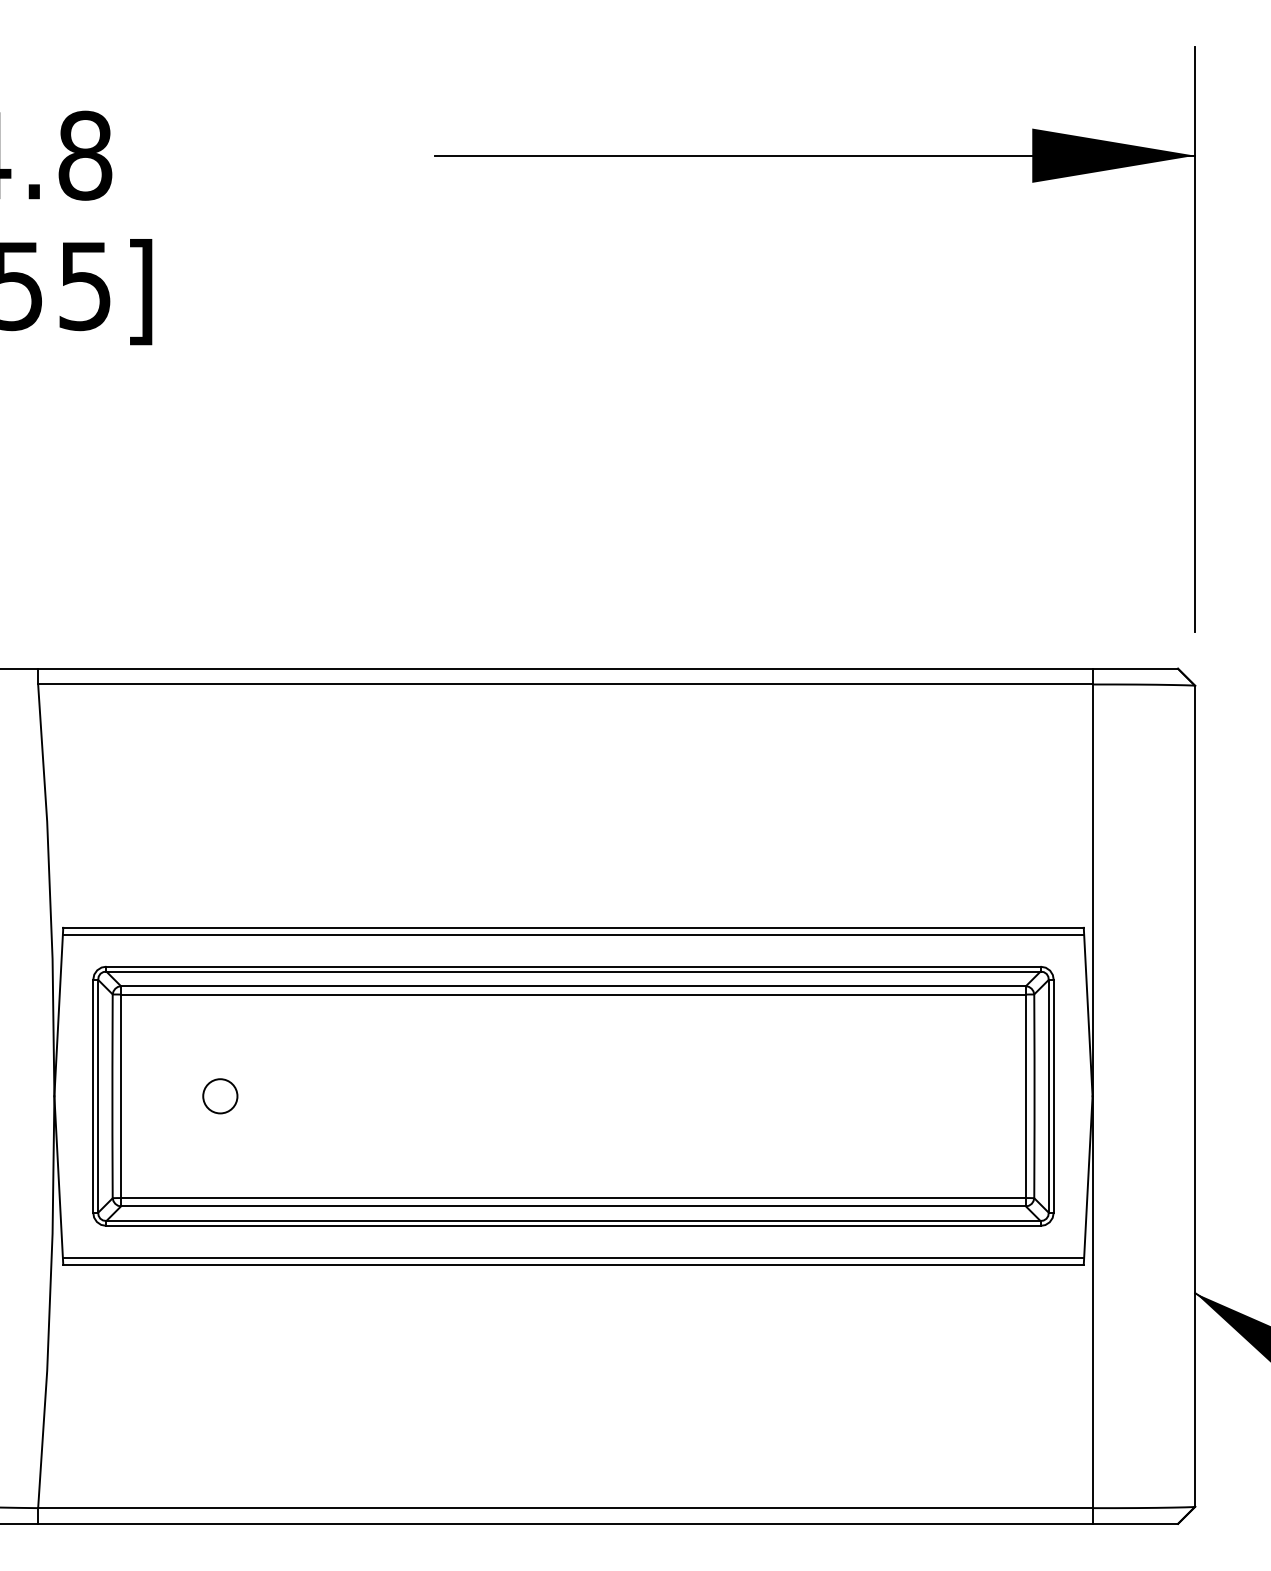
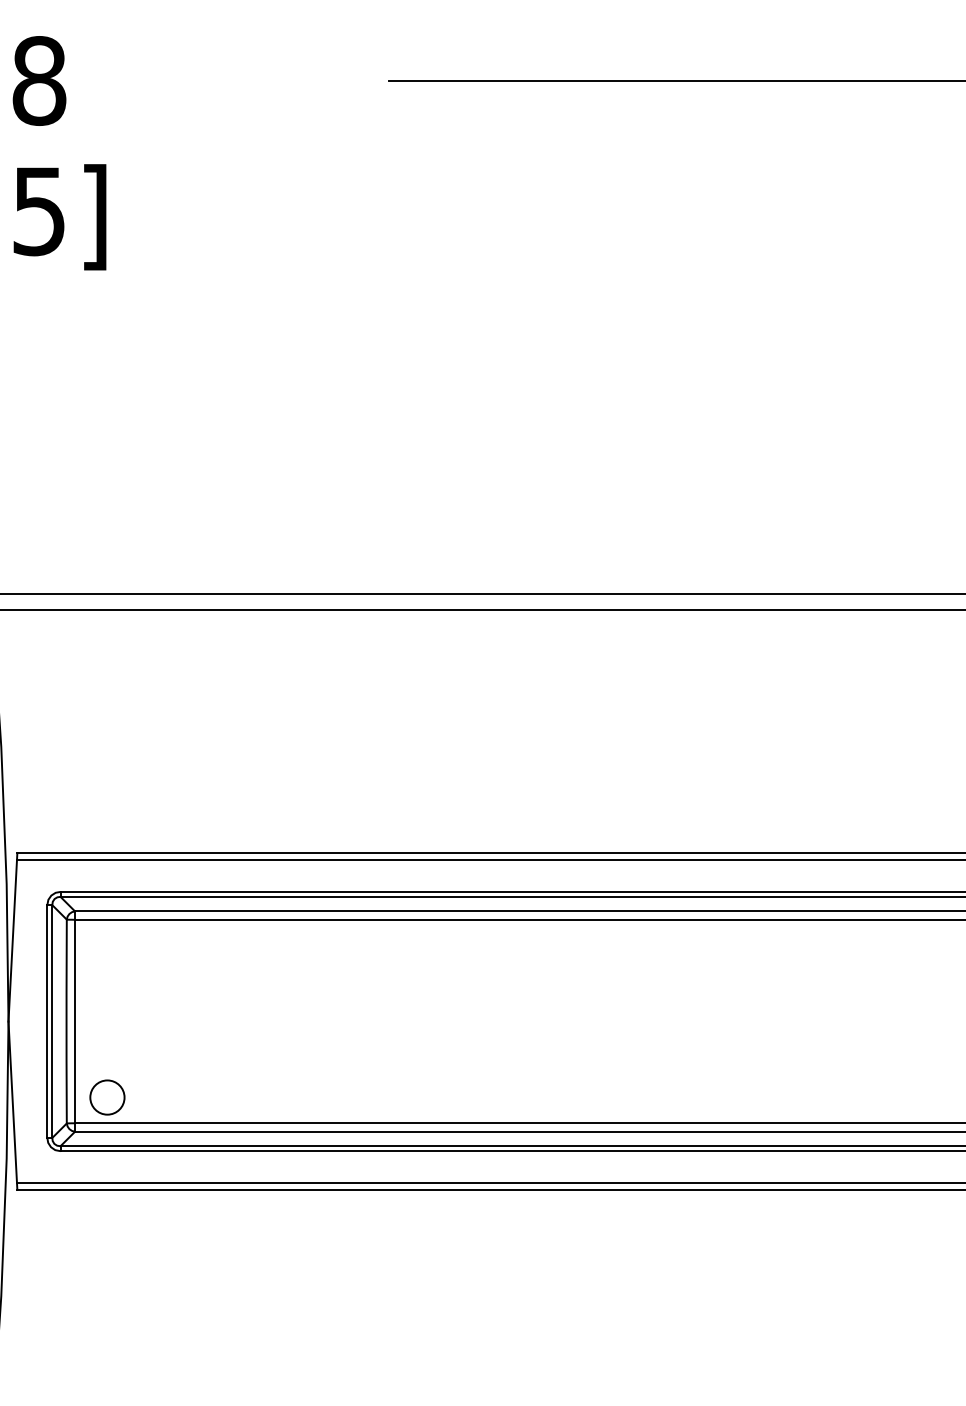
circle: (220, 1096) -> (107, 1097), moved

